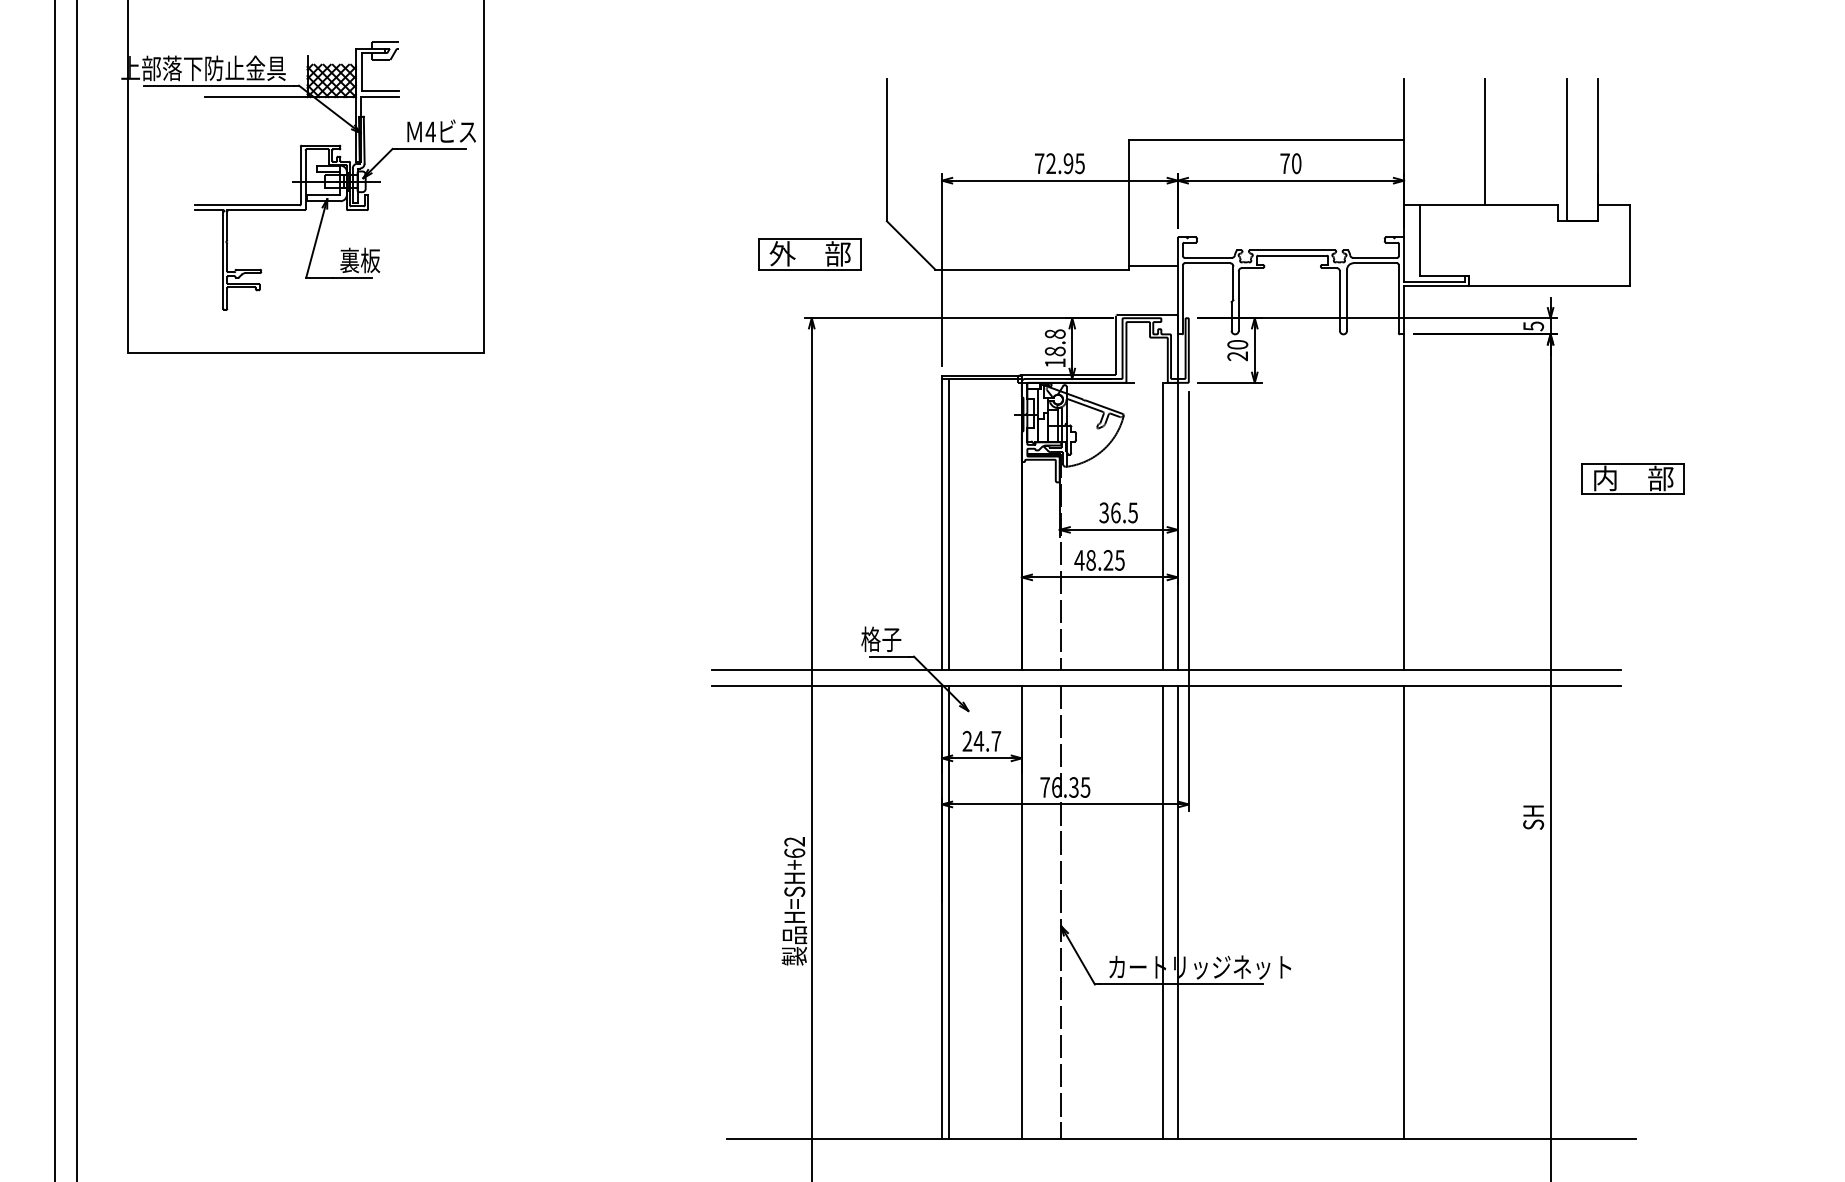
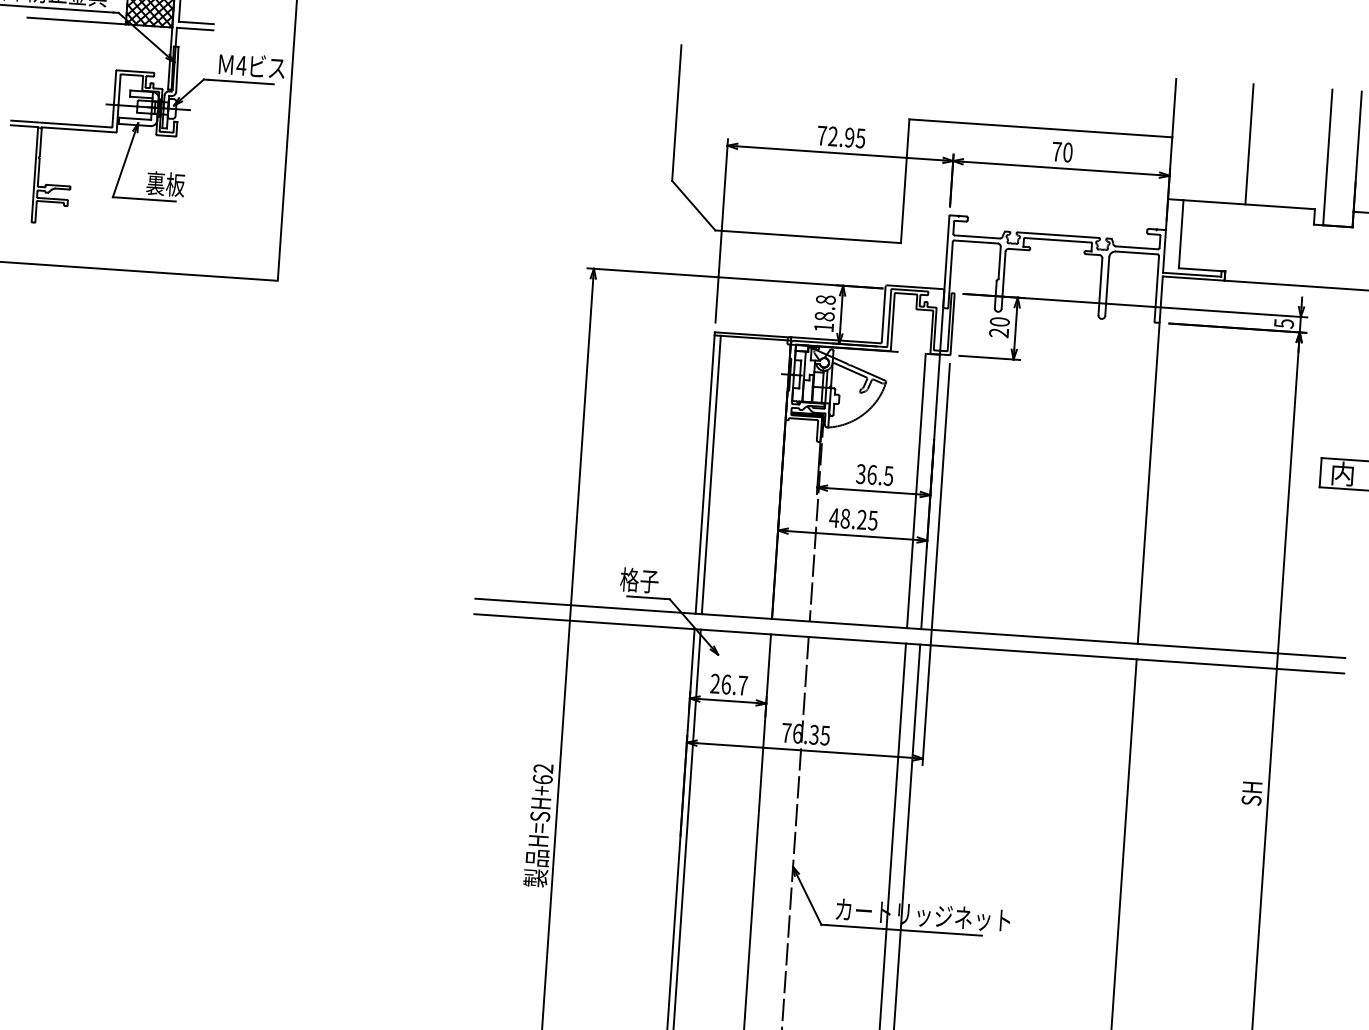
part: (809, 254) -> (595, 207), removed
line: (1153, 266) -> (924, 241), removed
text: (978, 740) -> (725, 683), 24.7 -> 26.7

